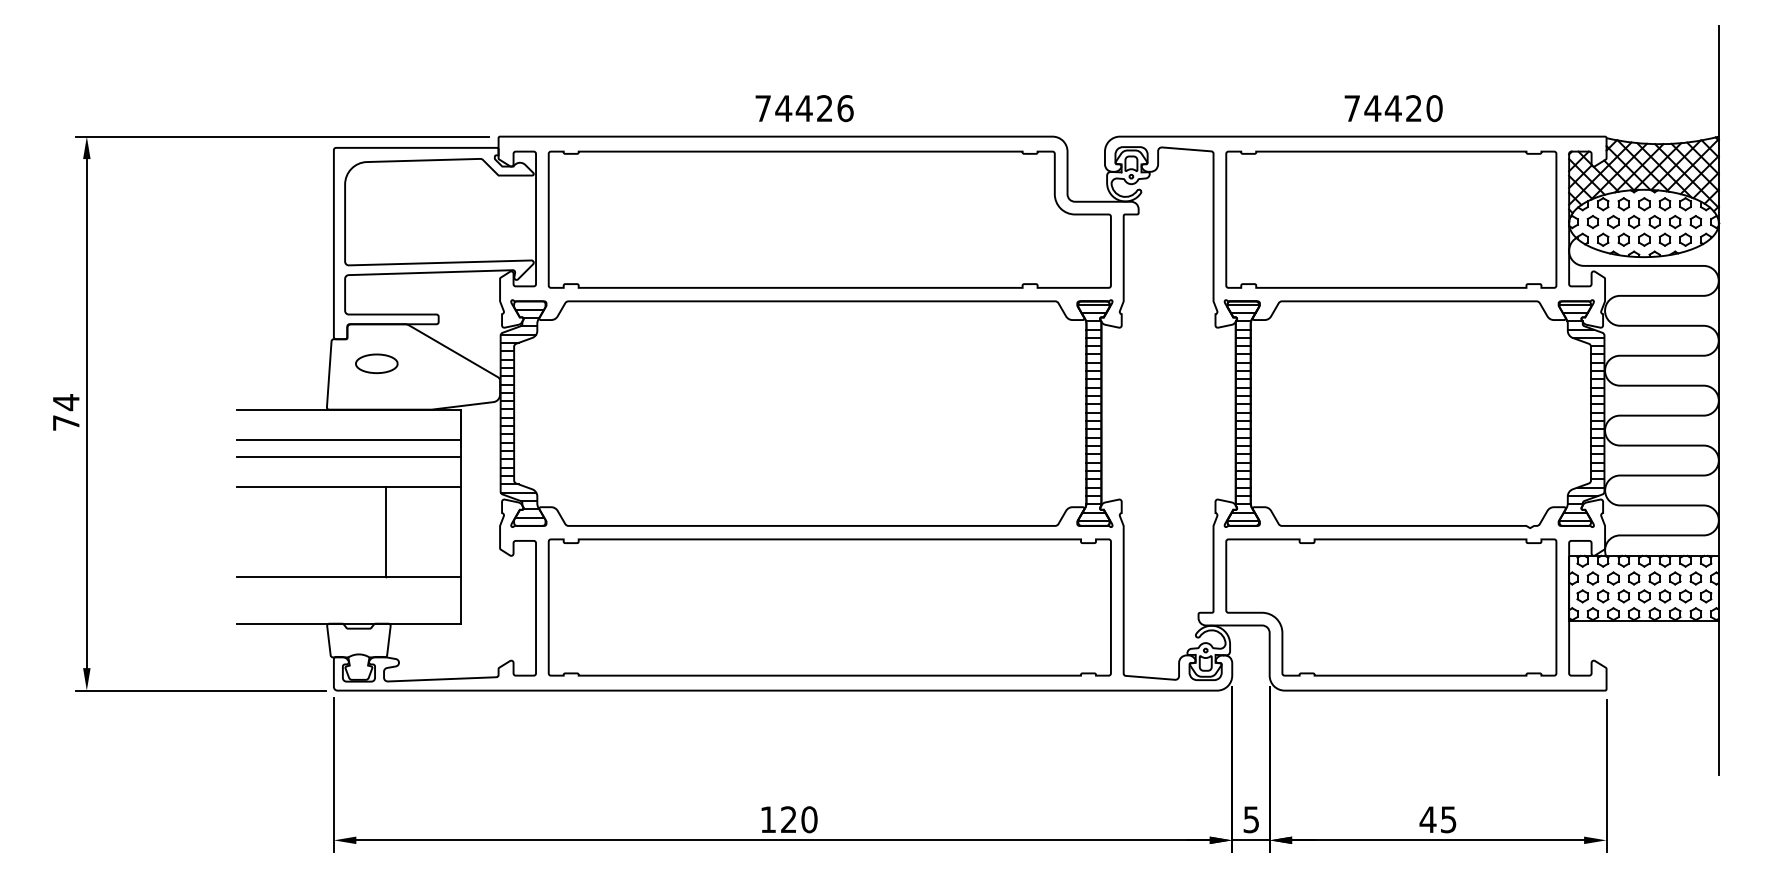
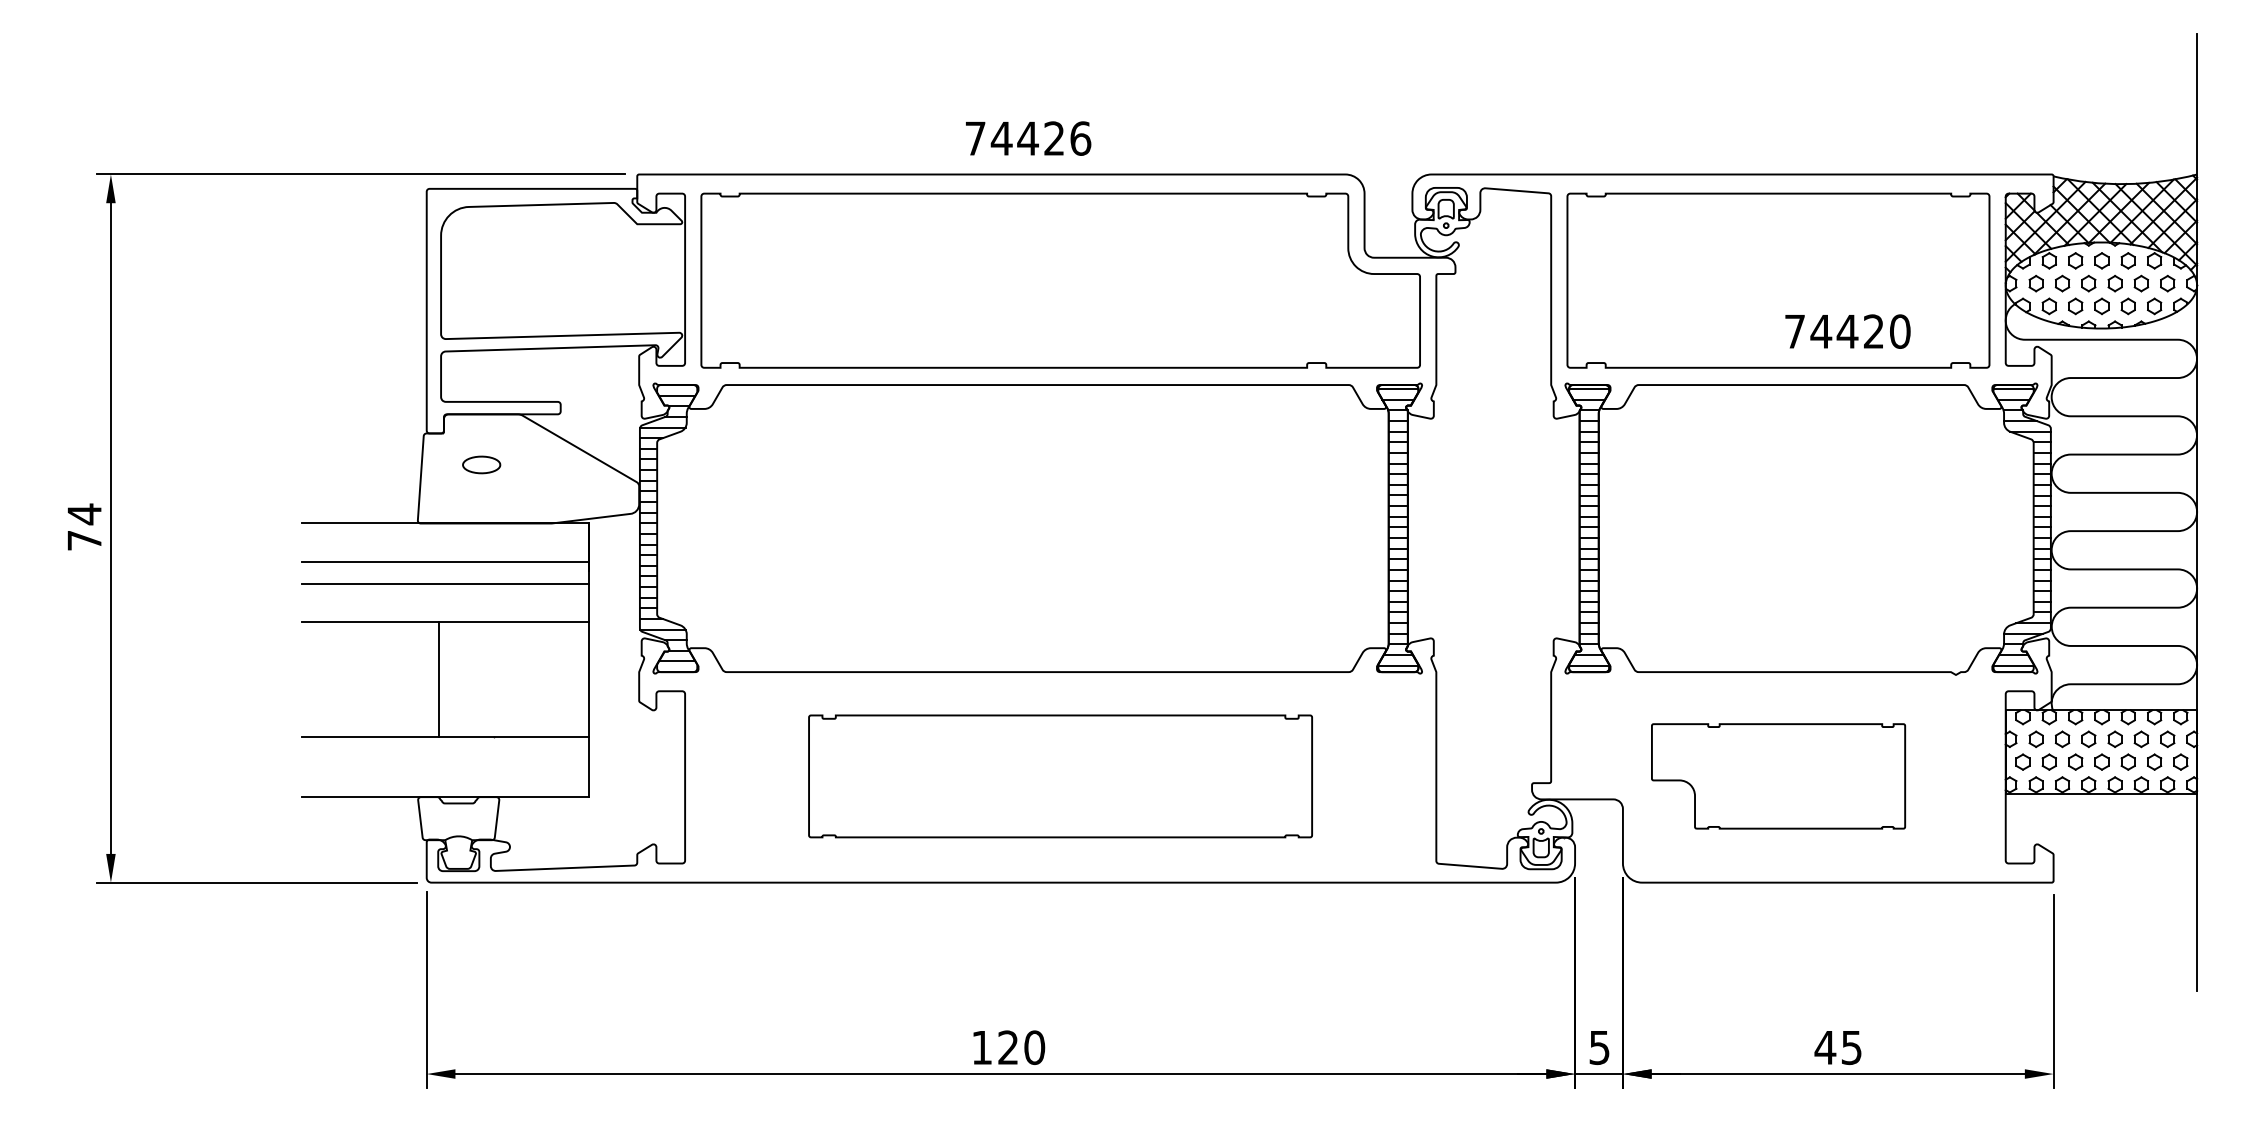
text: (1393, 108) -> (1847, 331), moved
part: (376, 363) -> (481, 464), size x0.7
line: (386, 531) -> (439, 679), moved
part: (829, 607) -> (1060, 776), size x0.7
part: (1391, 607) -> (1778, 776), size x0.6

